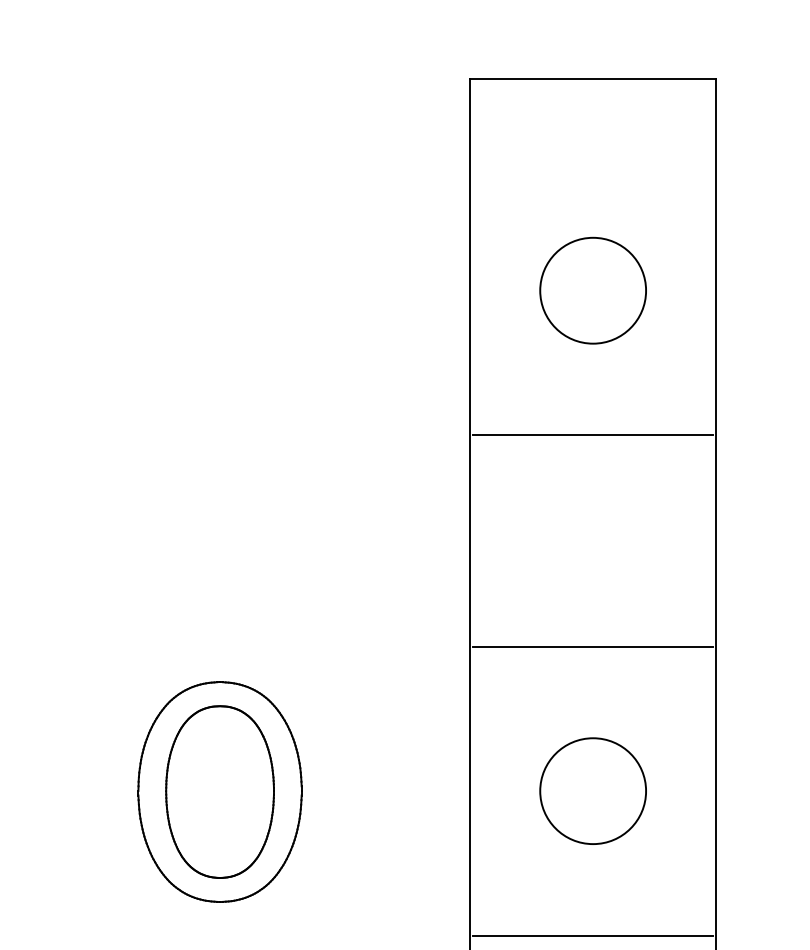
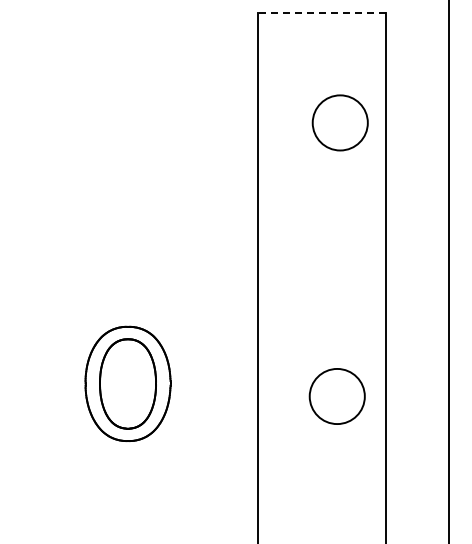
line: (593, 78) -> (322, 12), solid -> dashed
circle: (591, 289) -> (339, 122), moved
line: (591, 435) -> (321, 198), removed
line: (591, 647) -> (321, 308), removed
circle: (591, 791) -> (336, 396), moved
line: (591, 935) -> (321, 458), removed

